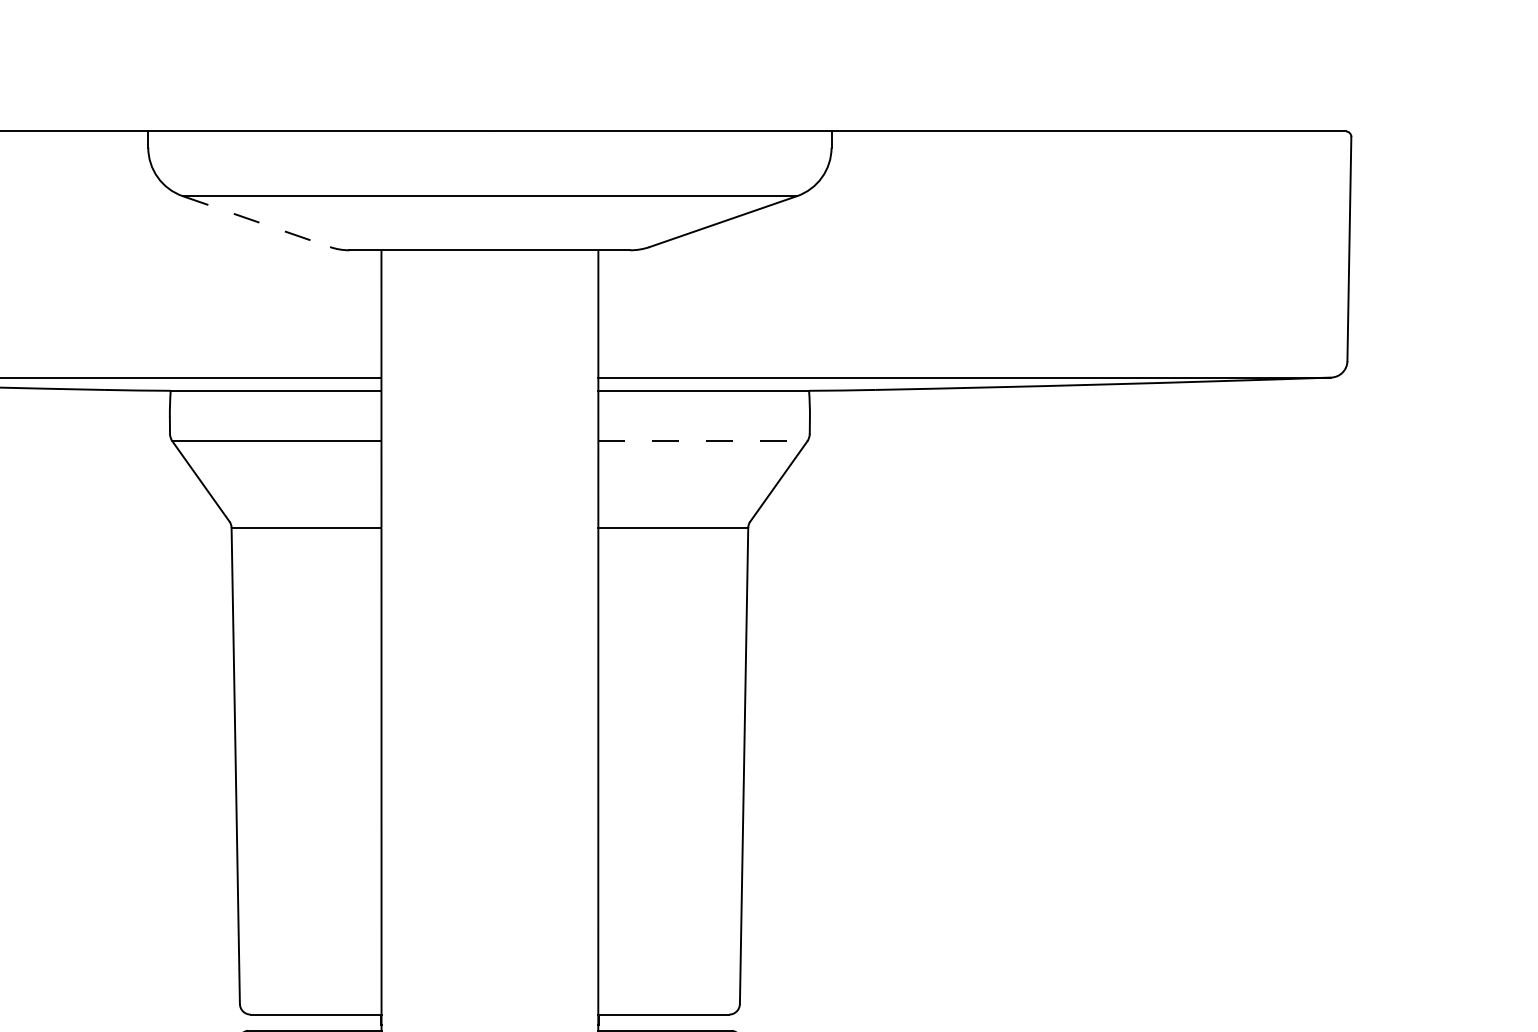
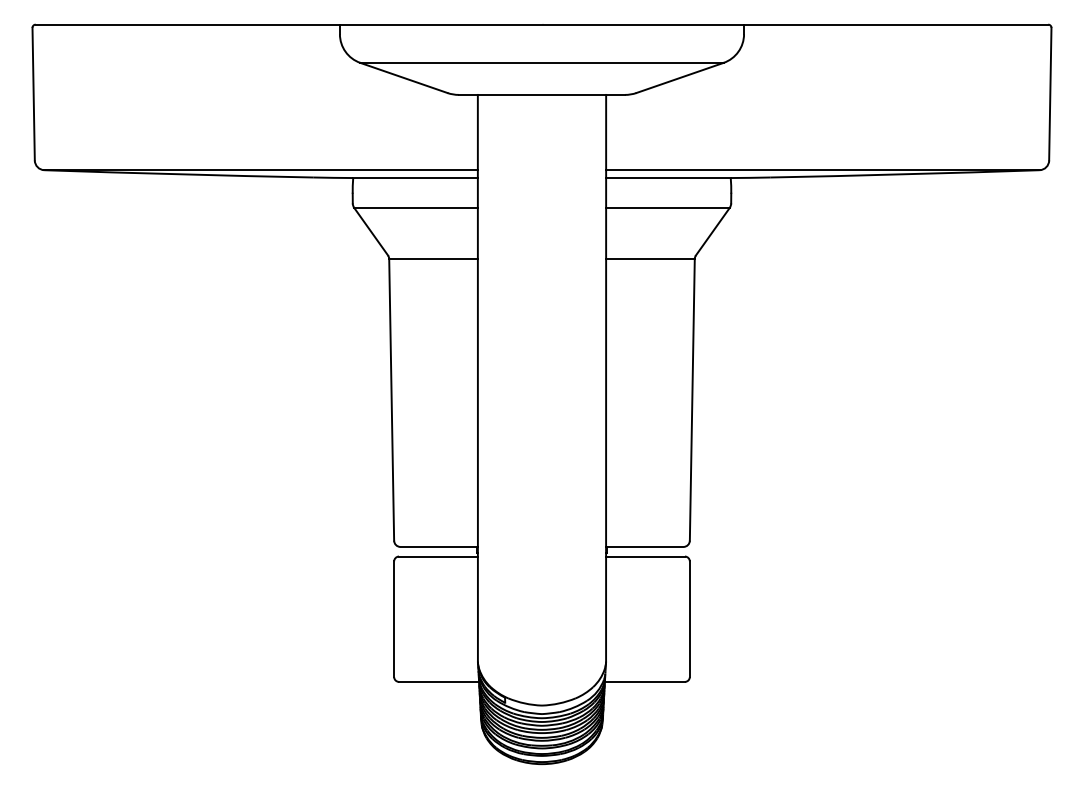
line: (257, 222) -> (404, 78), dashed -> solid
line: (702, 440) -> (667, 207), dashed -> solid

